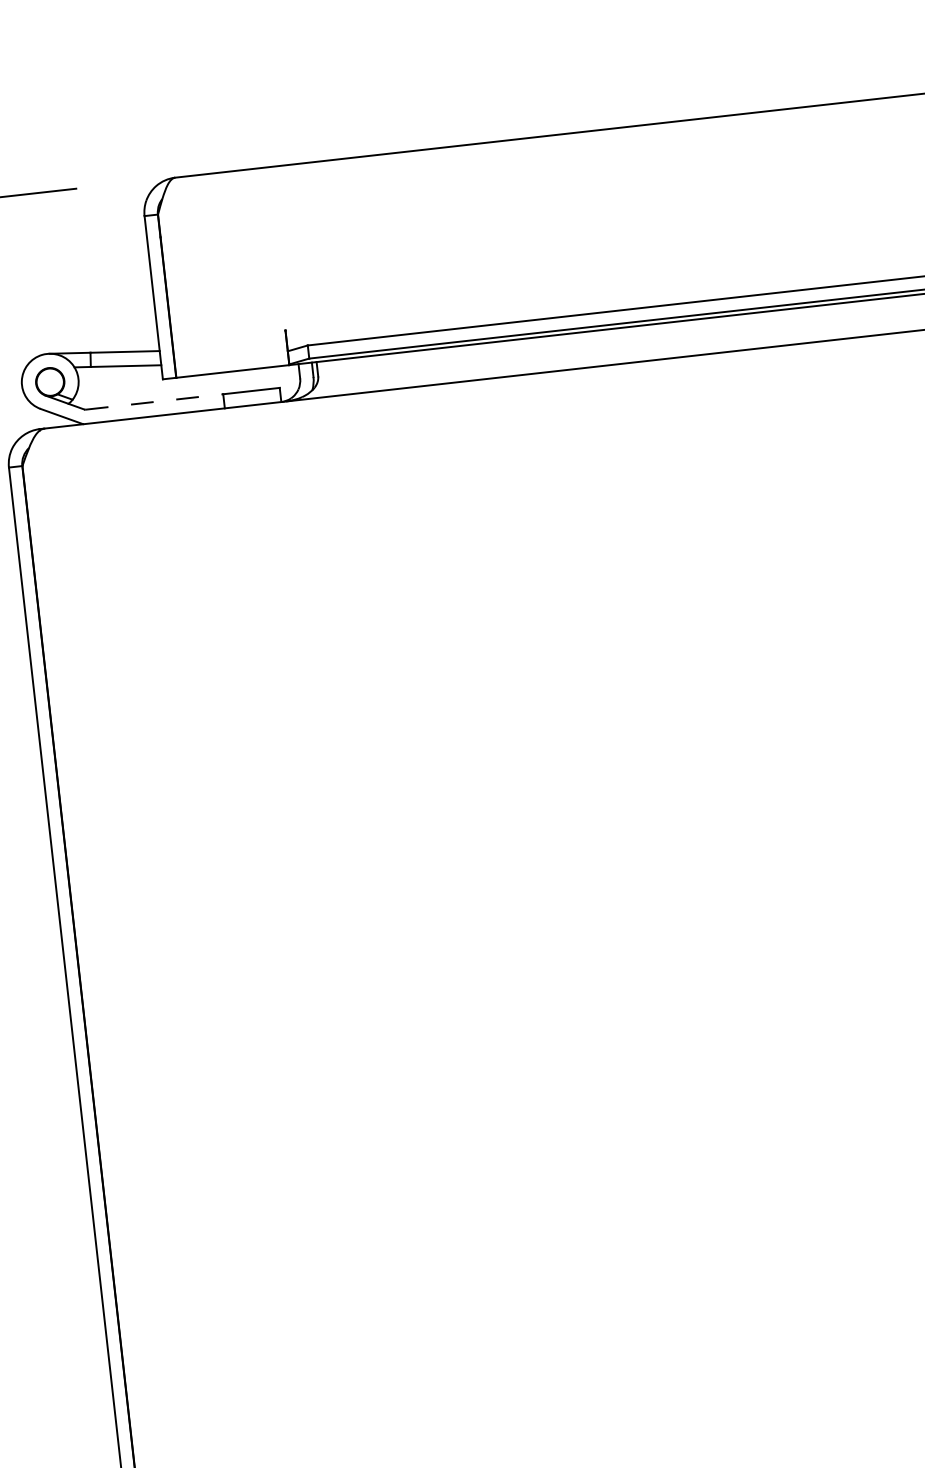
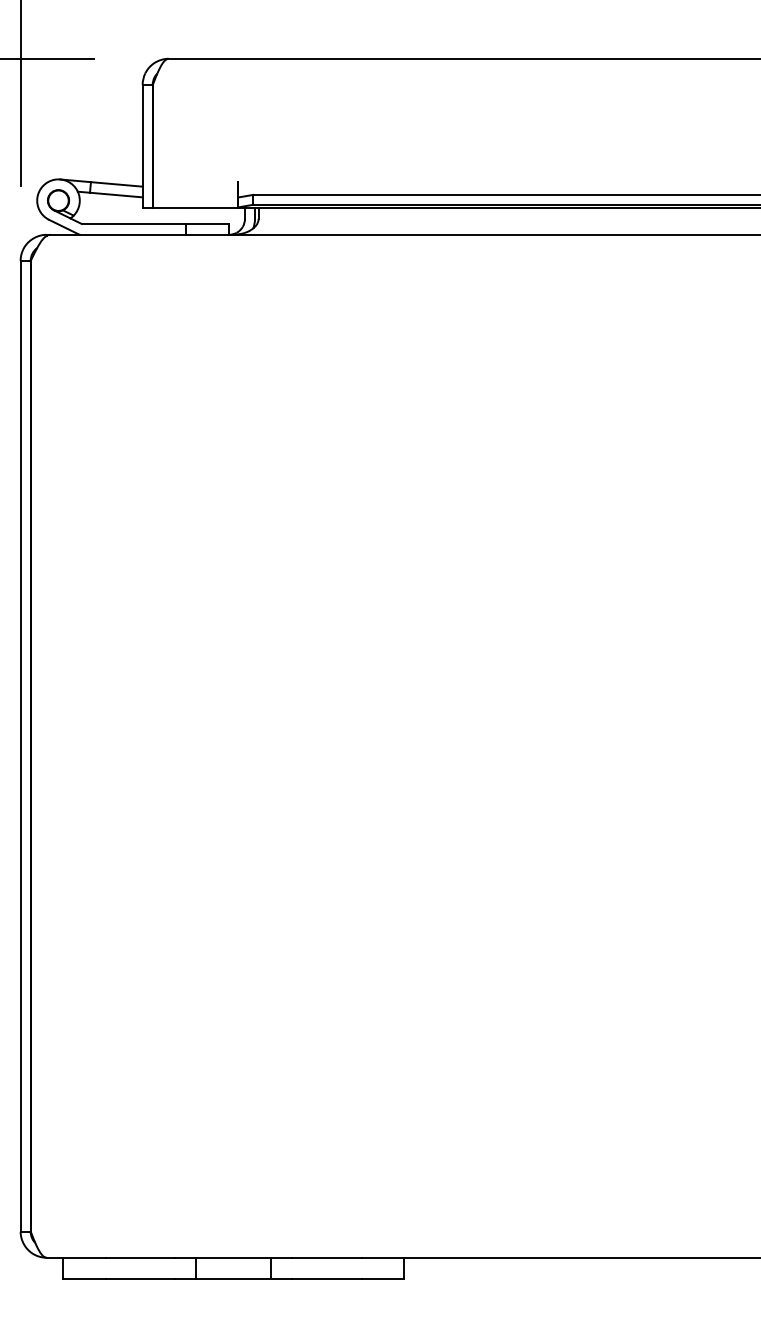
line: (154, 402) -> (134, 224), dashed -> solid

